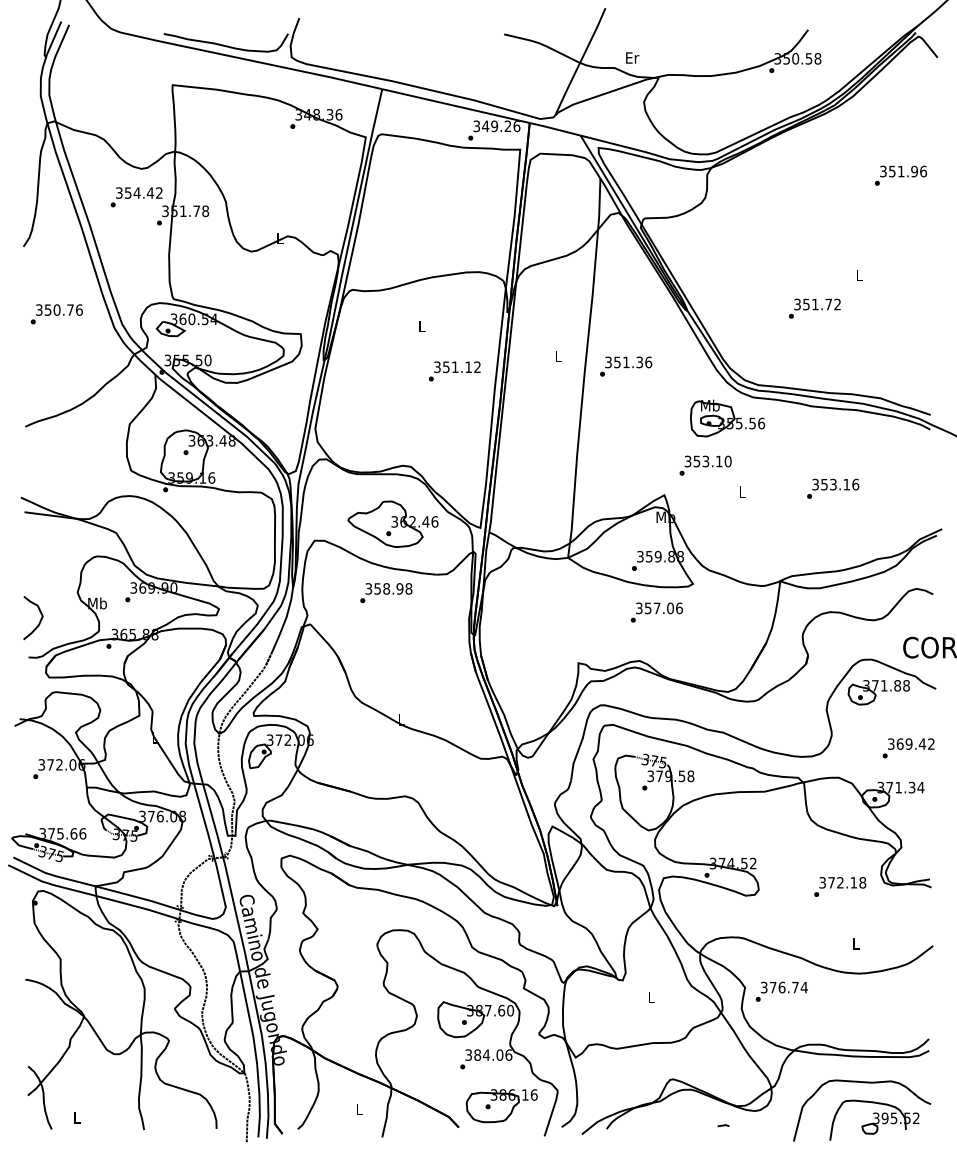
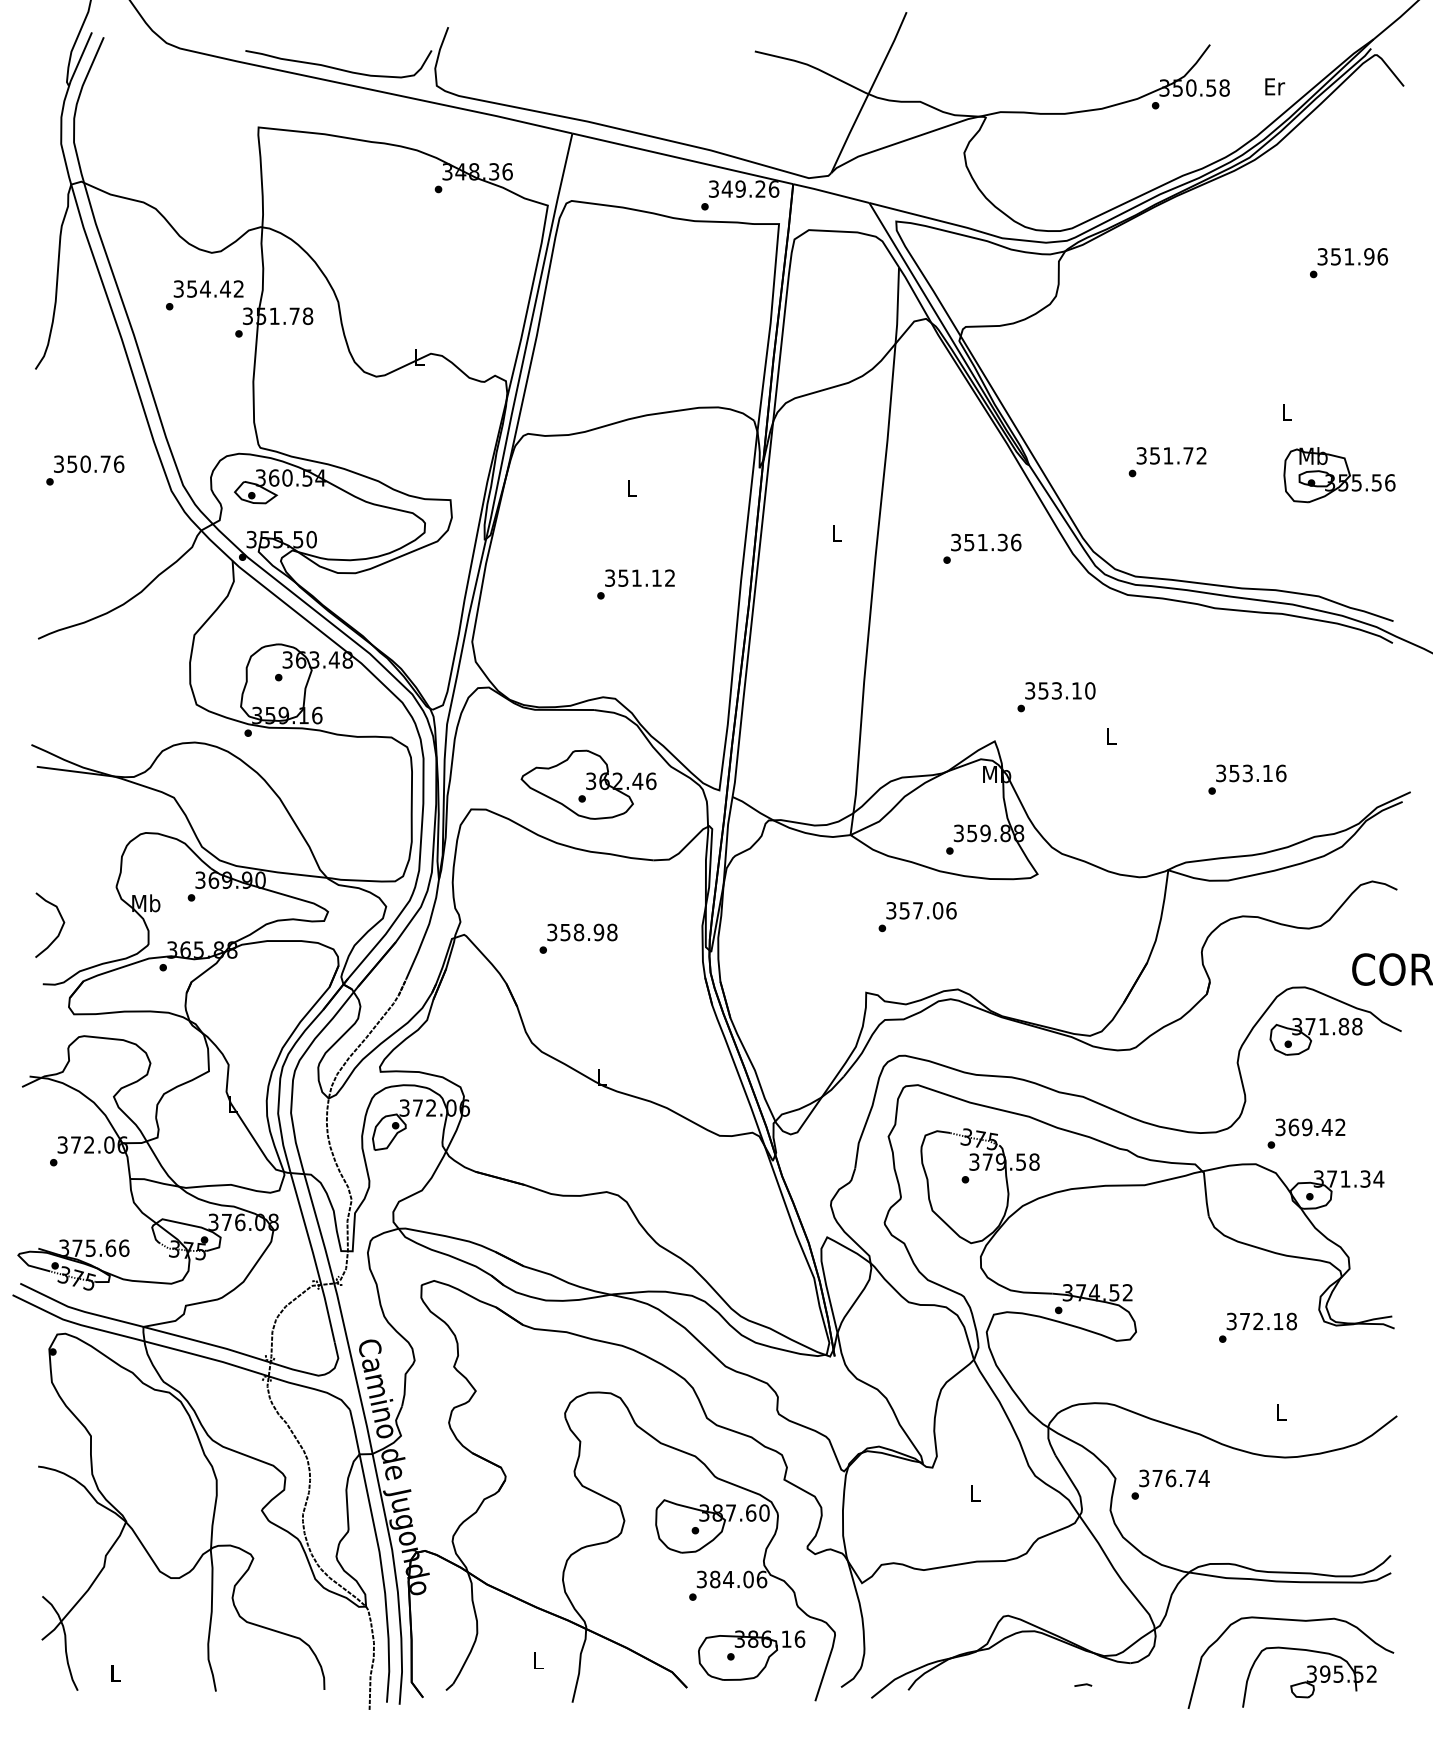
text: (632, 57) -> (1274, 86), moved
text: (814, 308) -> (1167, 461), moved
text: (626, 366) -> (982, 548), moved
text: (454, 371) -> (635, 584), moved
part: (727, 418) -> (1339, 475), moved
text: (833, 488) -> (1247, 779), moved
text: (386, 593) -> (578, 939), moved
text: (656, 612) -> (917, 916), moved
text: (908, 748) -> (1306, 1133), moved

